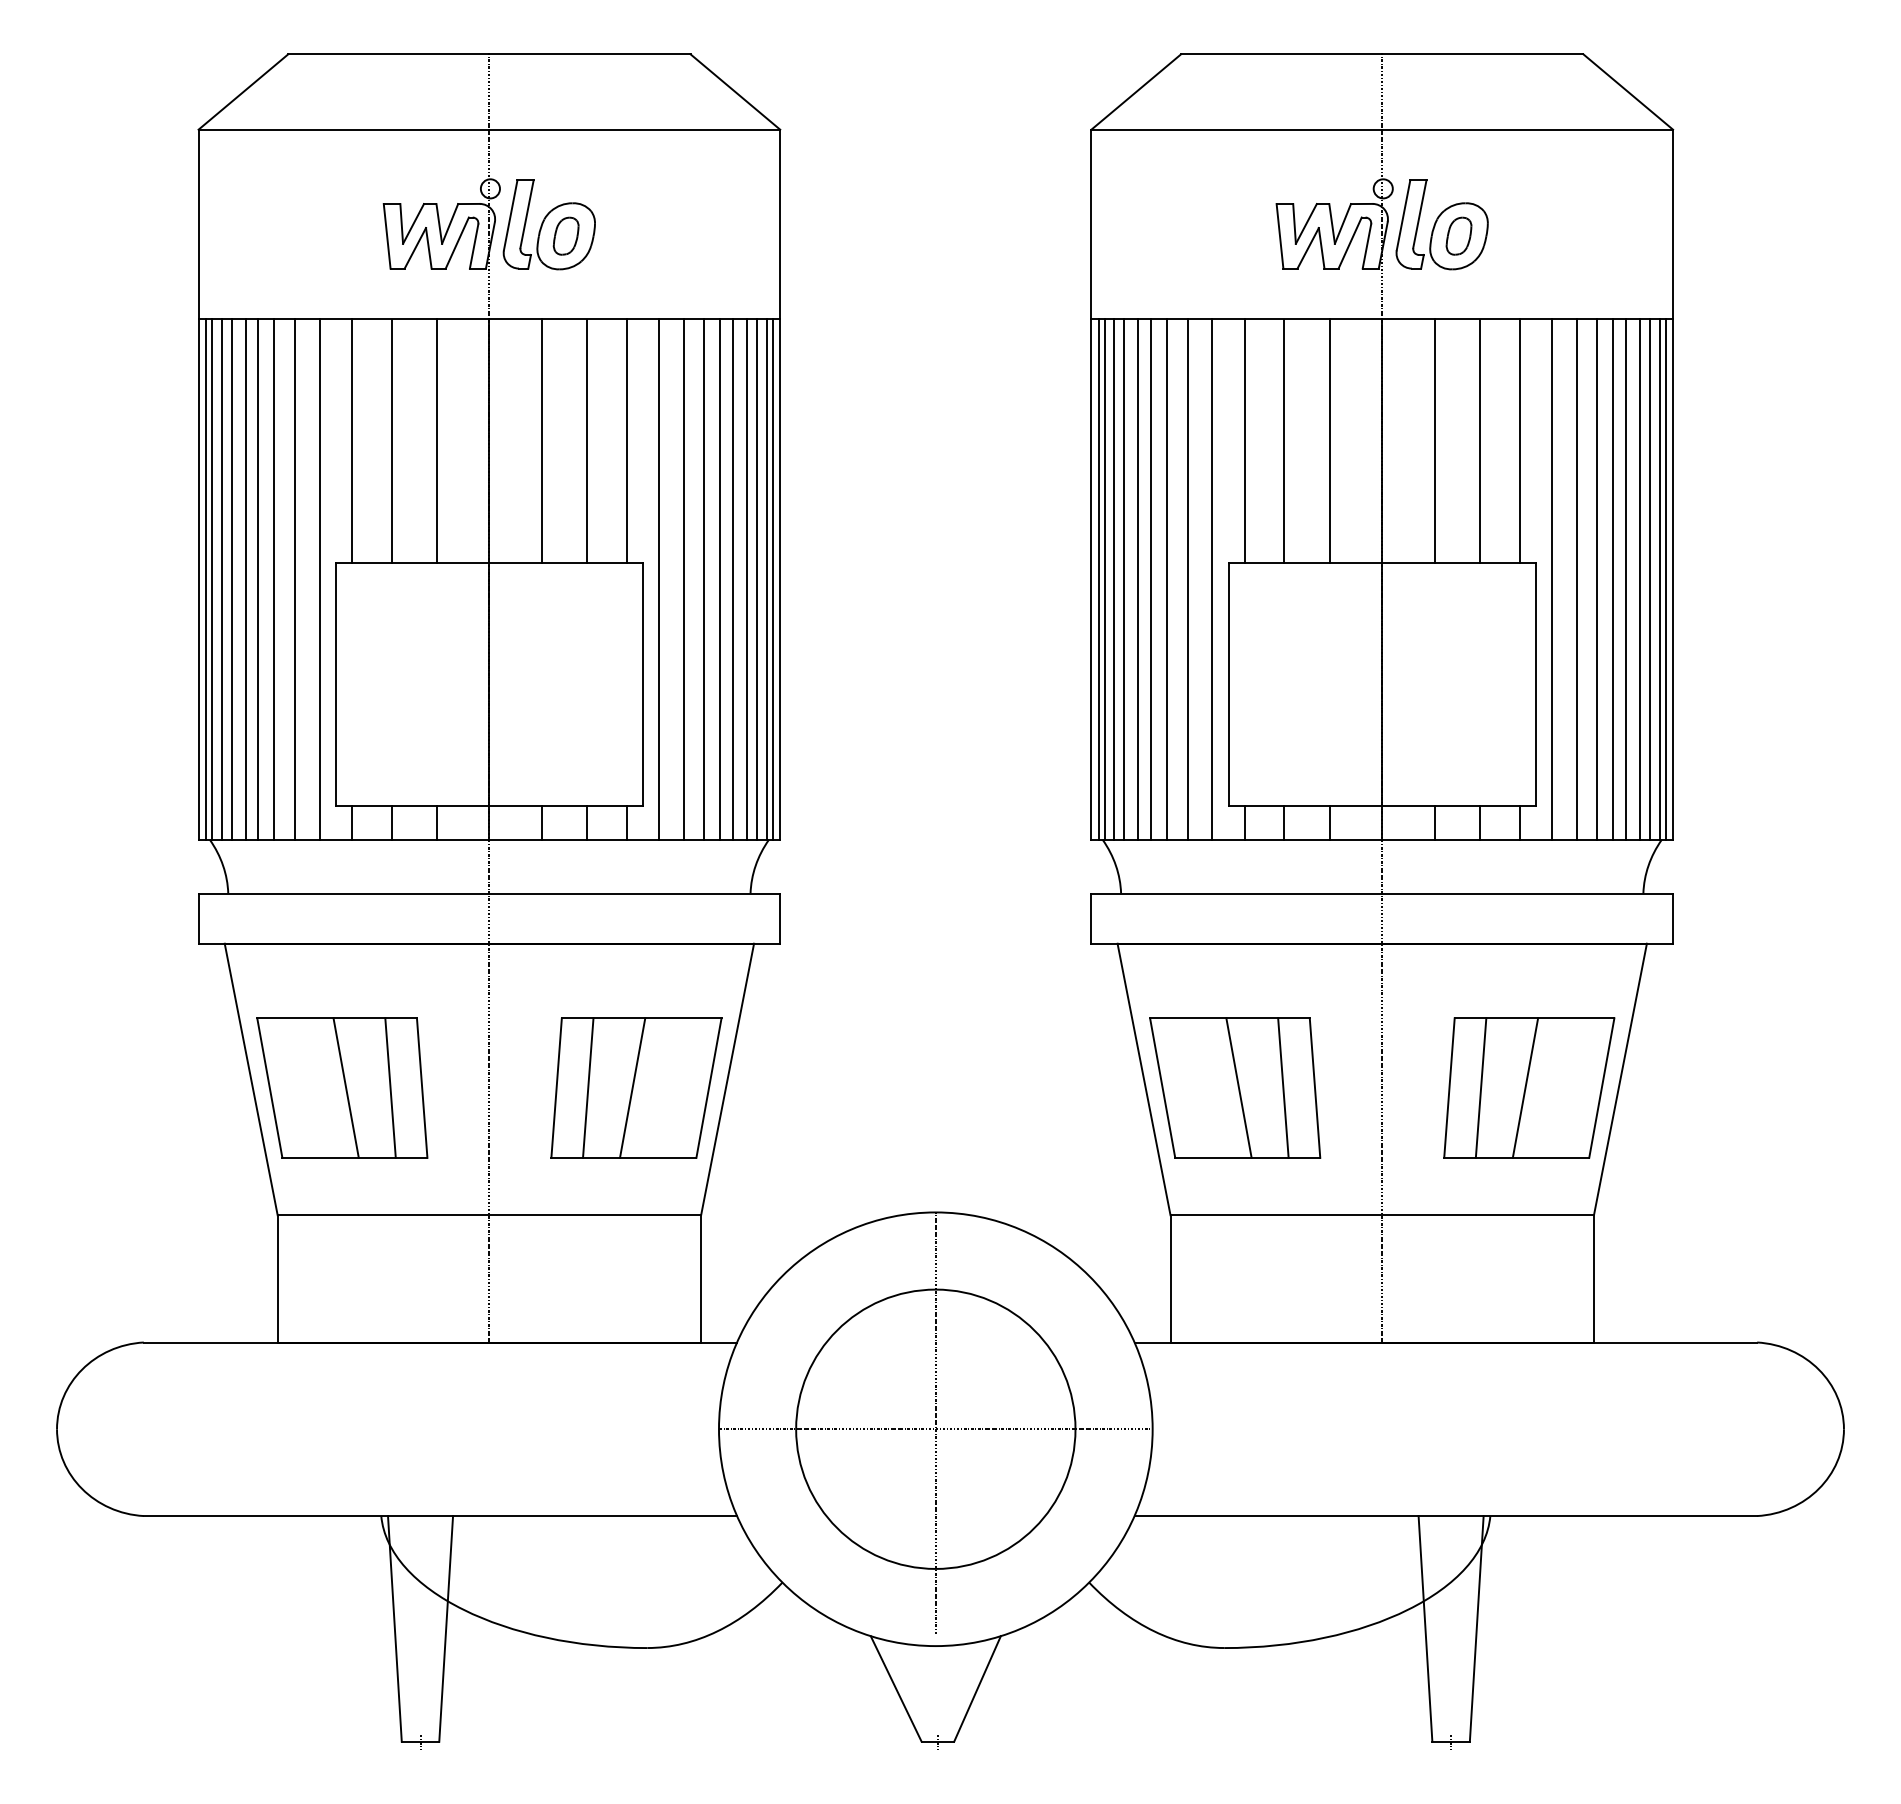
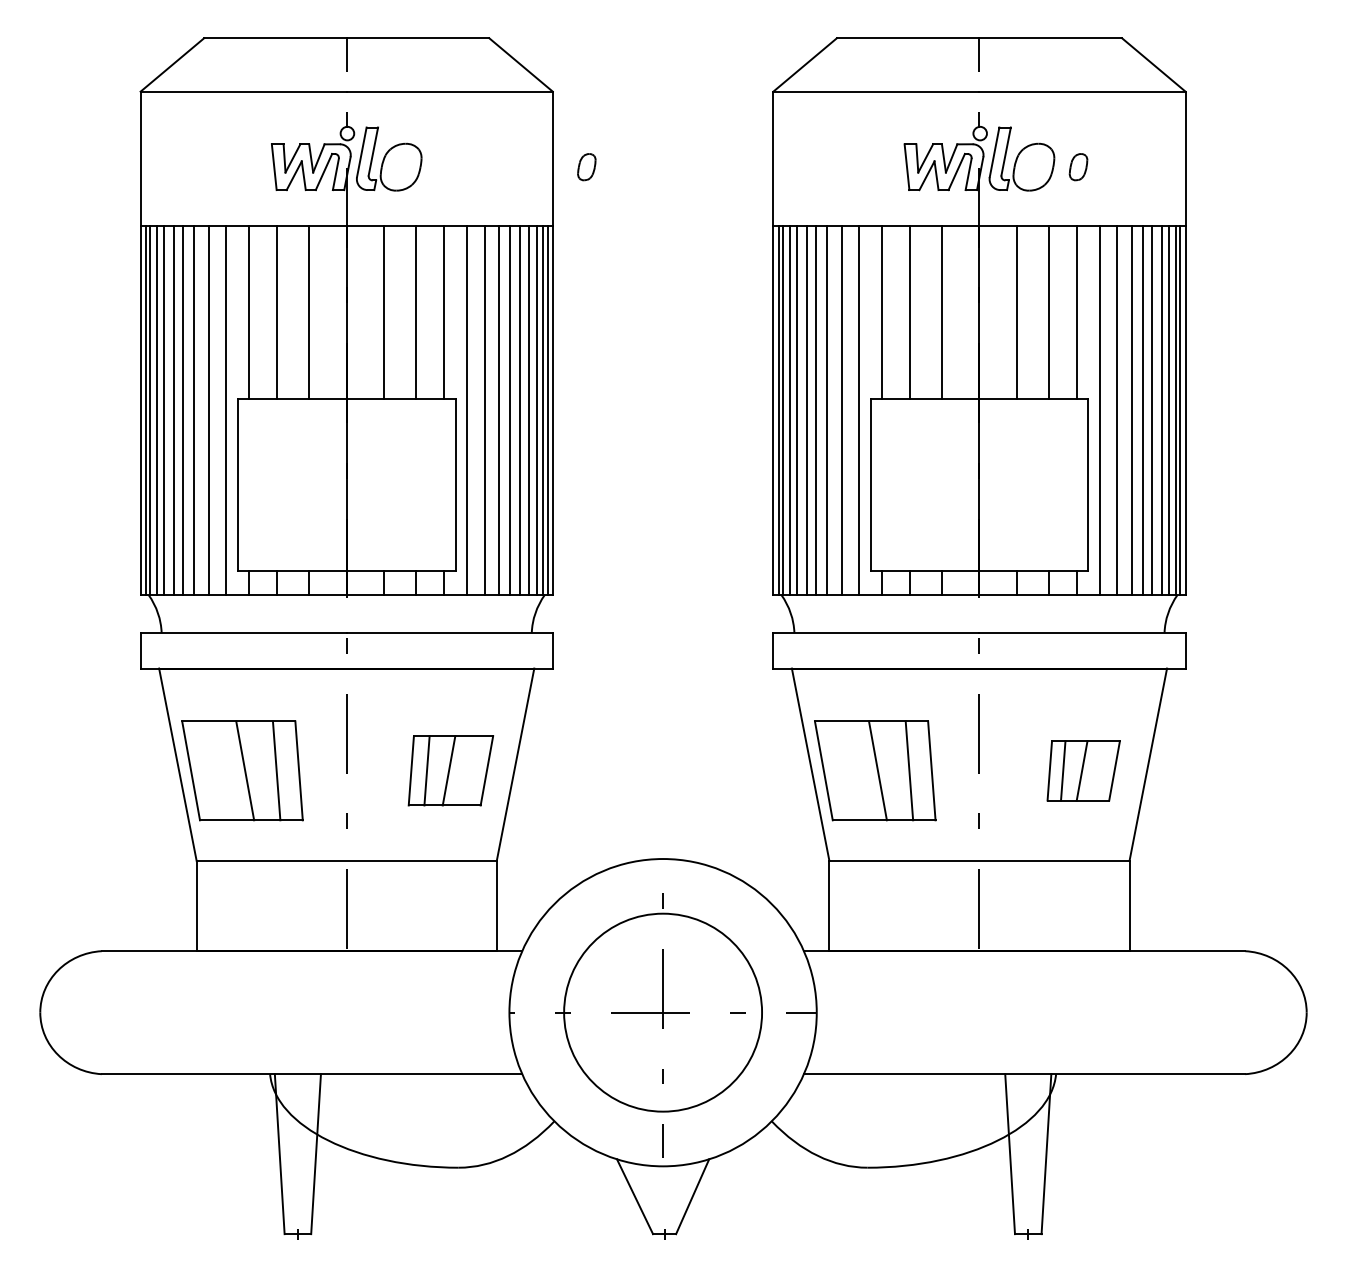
part: (565, 235) -> (586, 166), moved
part: (1458, 235) -> (1078, 166), moved
part: (636, 1087) -> (450, 770), size x0.7
part: (1529, 1087) -> (1083, 770), size x0.6

